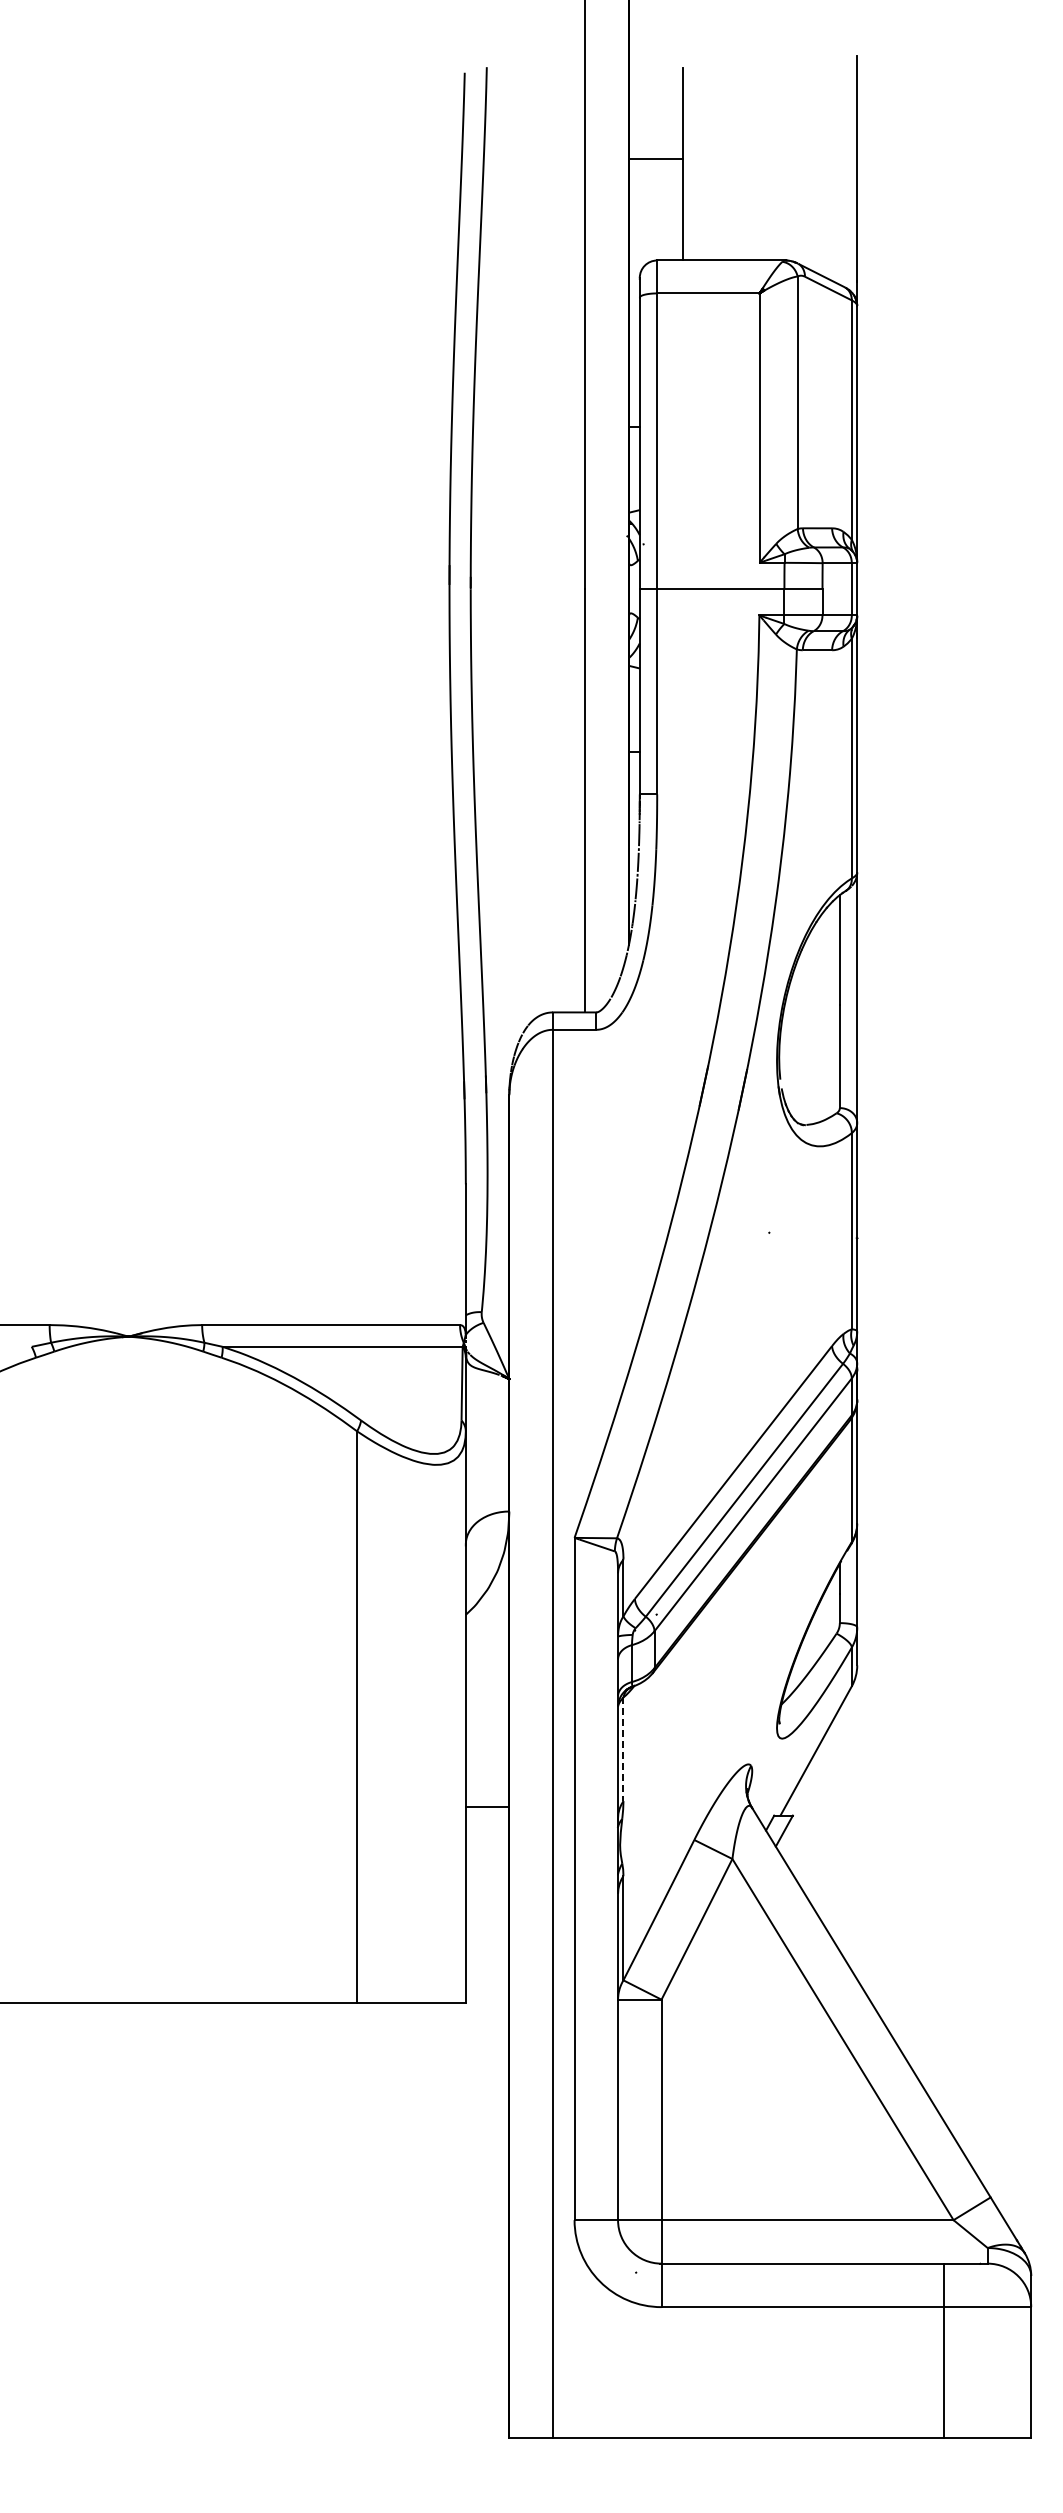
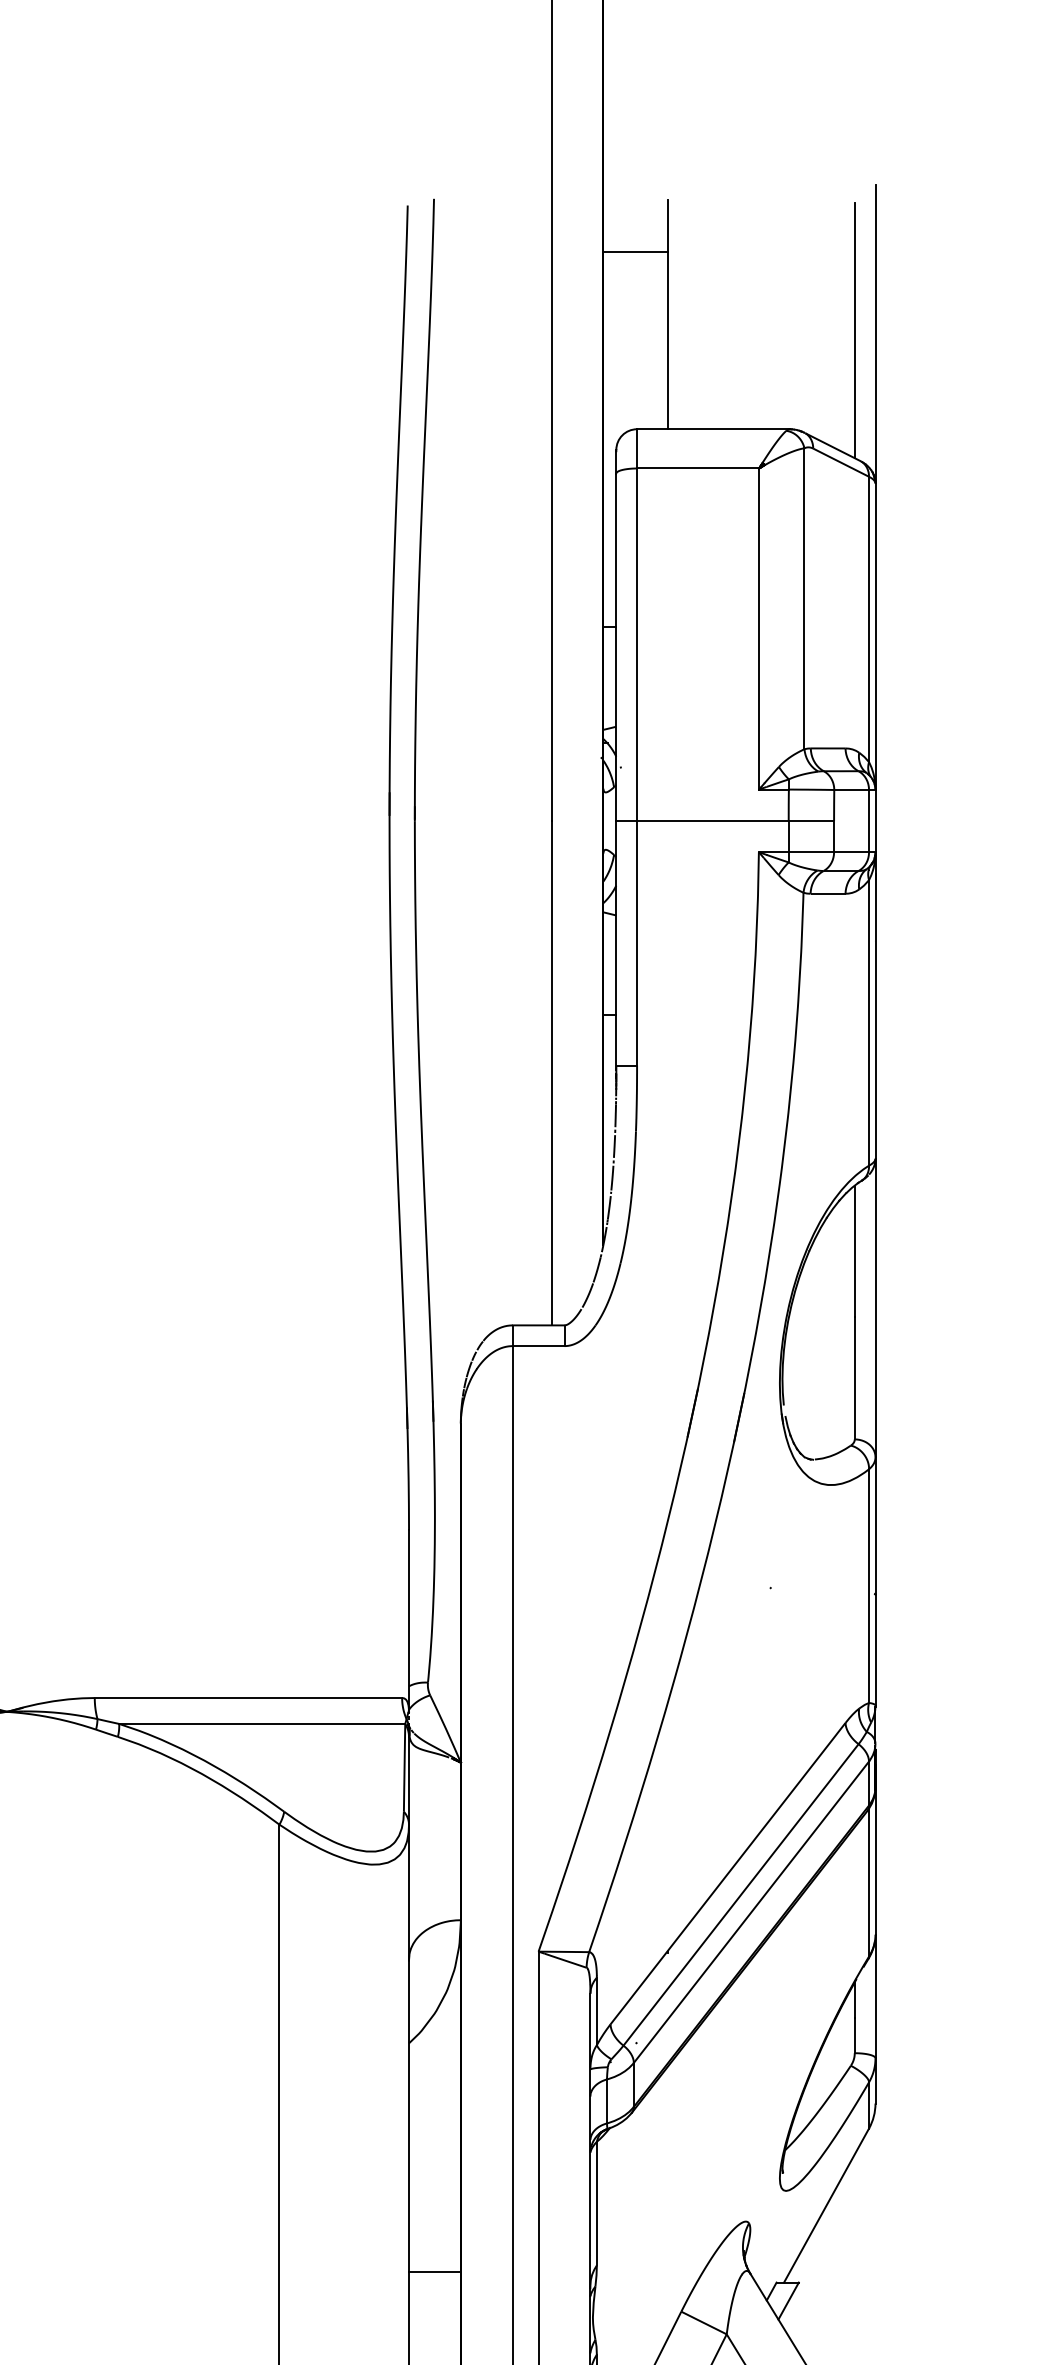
line: (655, 158) -> (635, 251), moved
line: (839, 177) -> (854, 330), added
line: (623, 1749) -> (596, 2203), dashed -> solid

